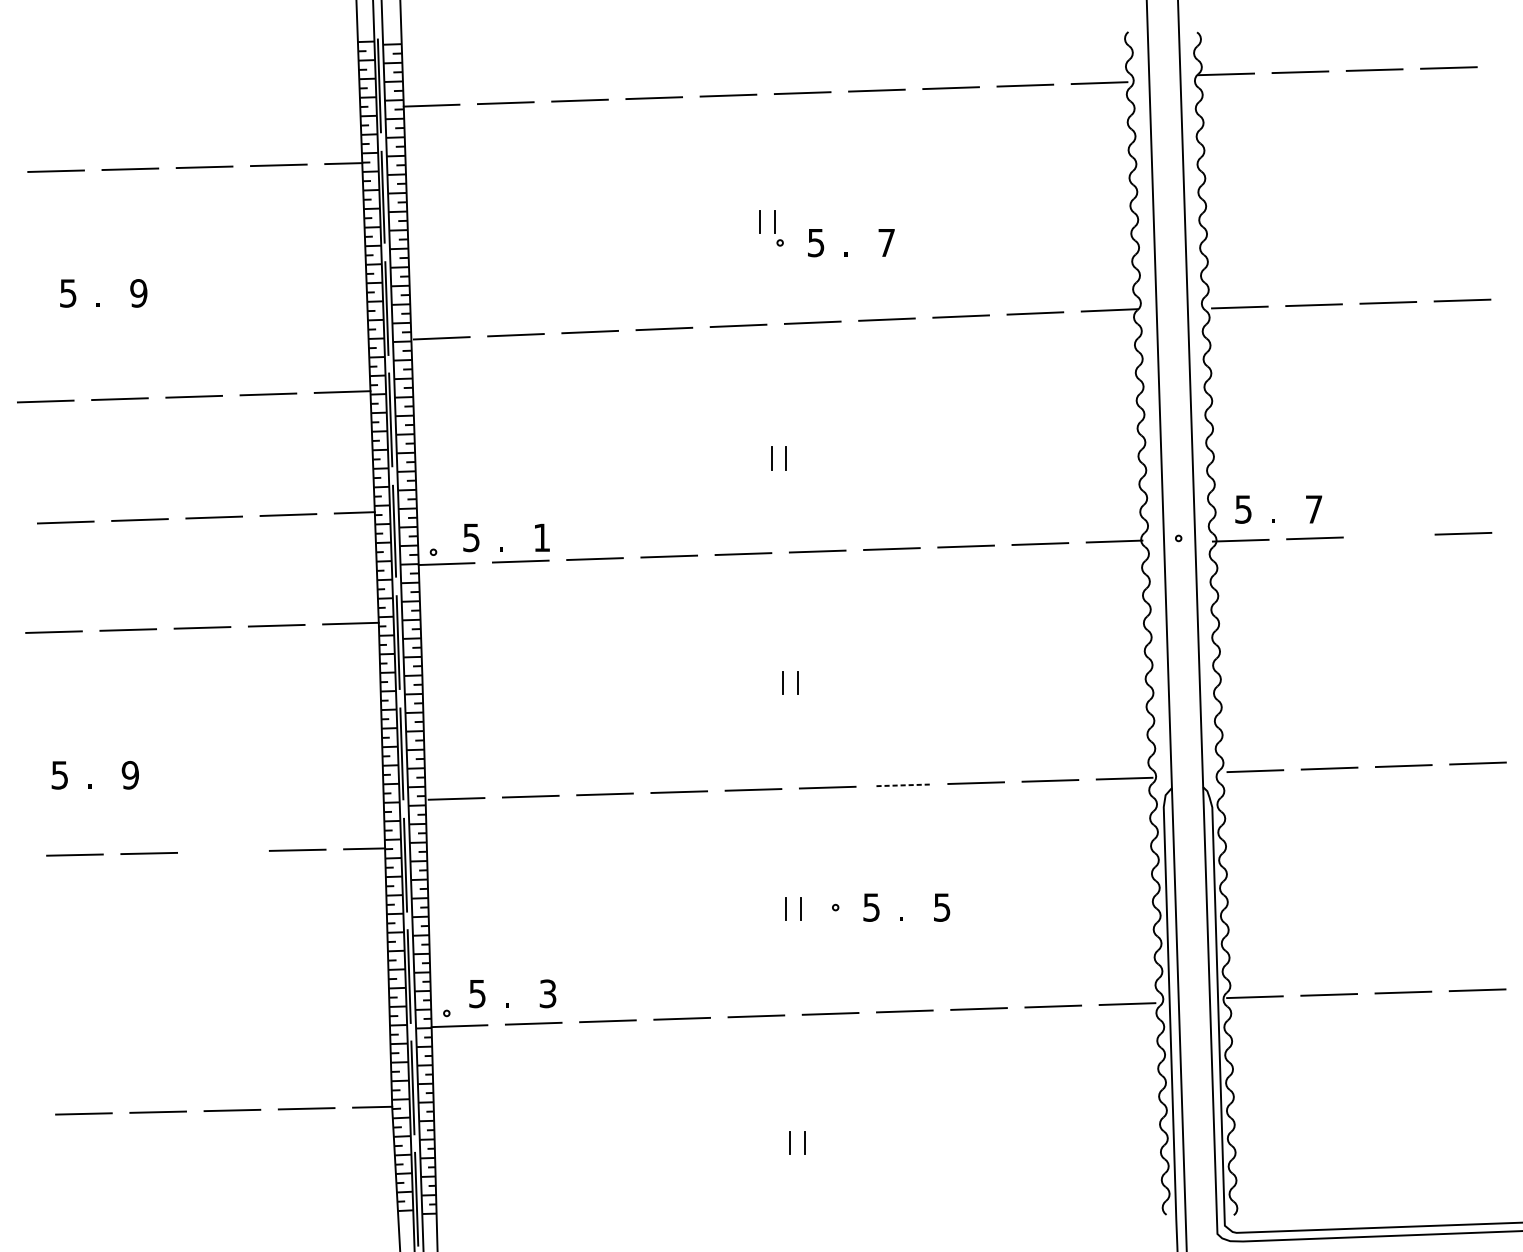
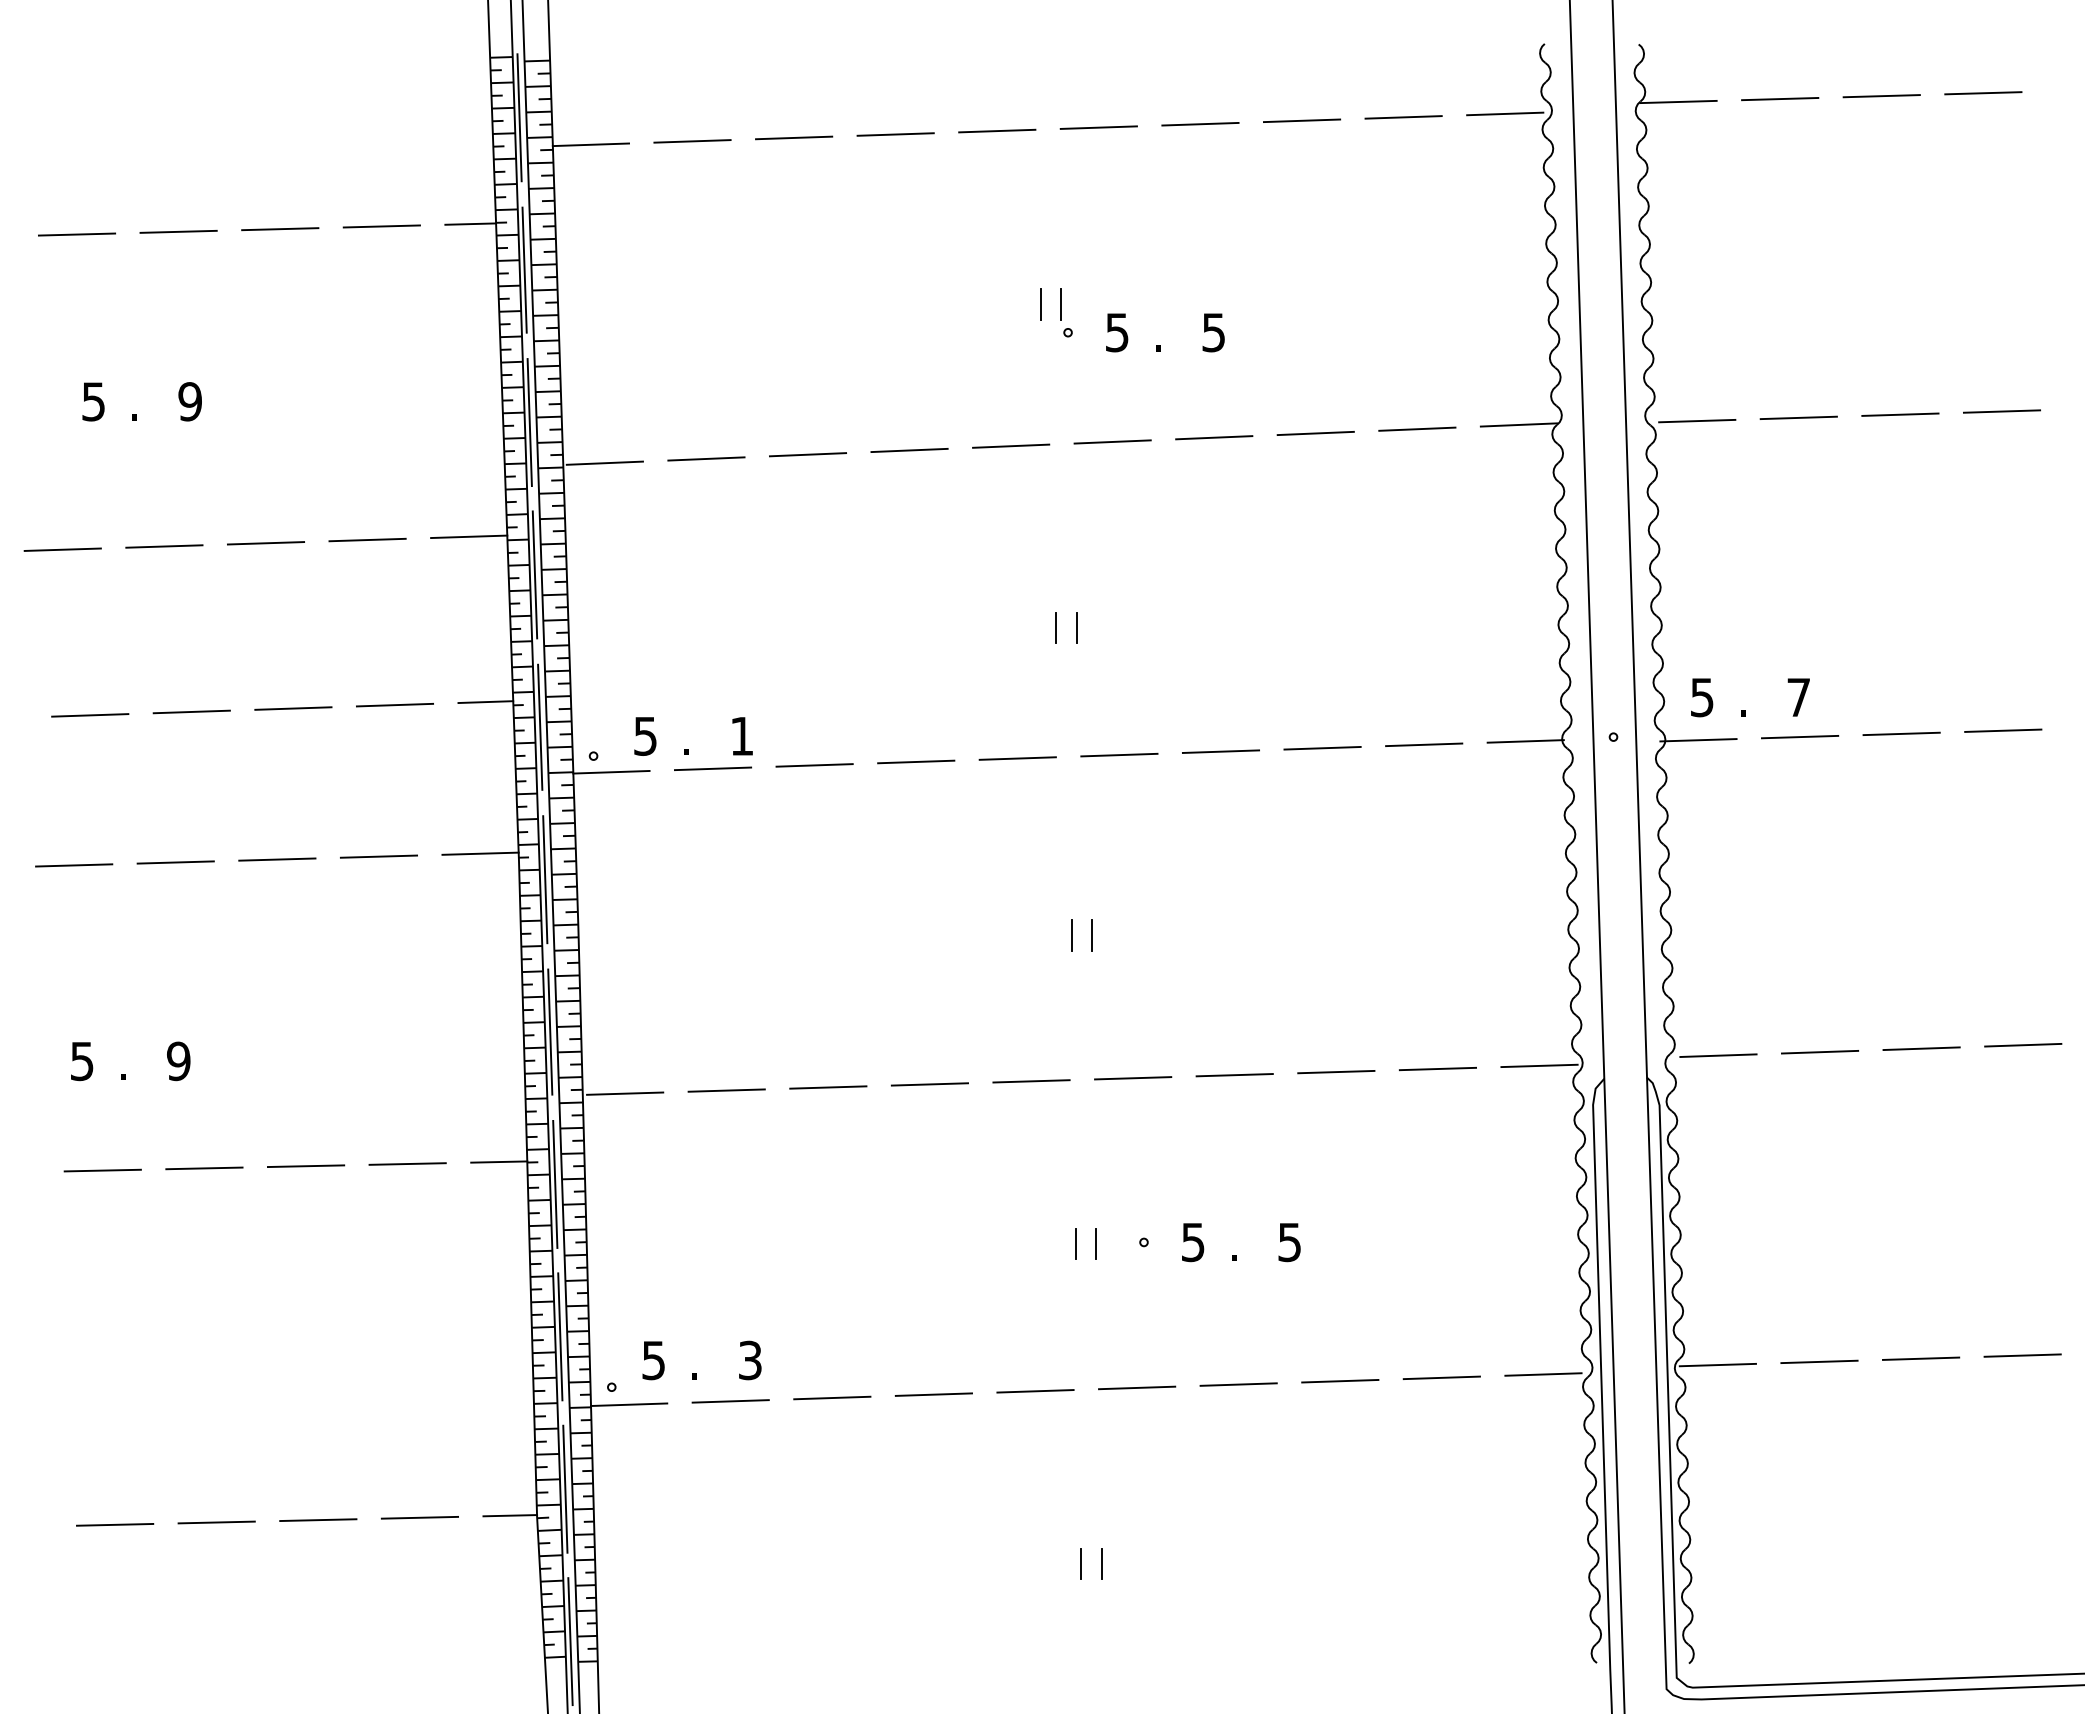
text: (886, 242) -> (1213, 332), 7 -> 5
line: (1389, 535) -> (1901, 733), added
line: (901, 785) -> (1234, 1075), dashed -> solid
line: (223, 852) -> (305, 1166), added

